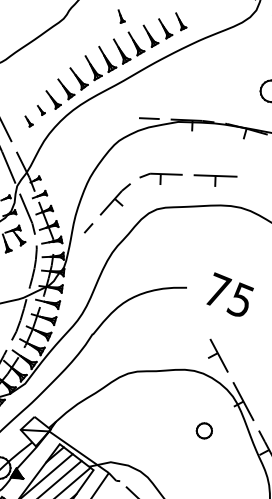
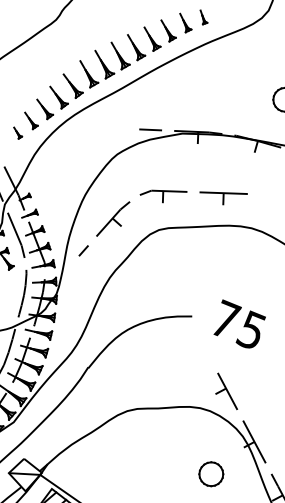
part: (121, 16) -> (203, 17), moved
part: (41, 110) -> (31, 120), size x1.67
part: (204, 430) -> (211, 473), size x1.43

